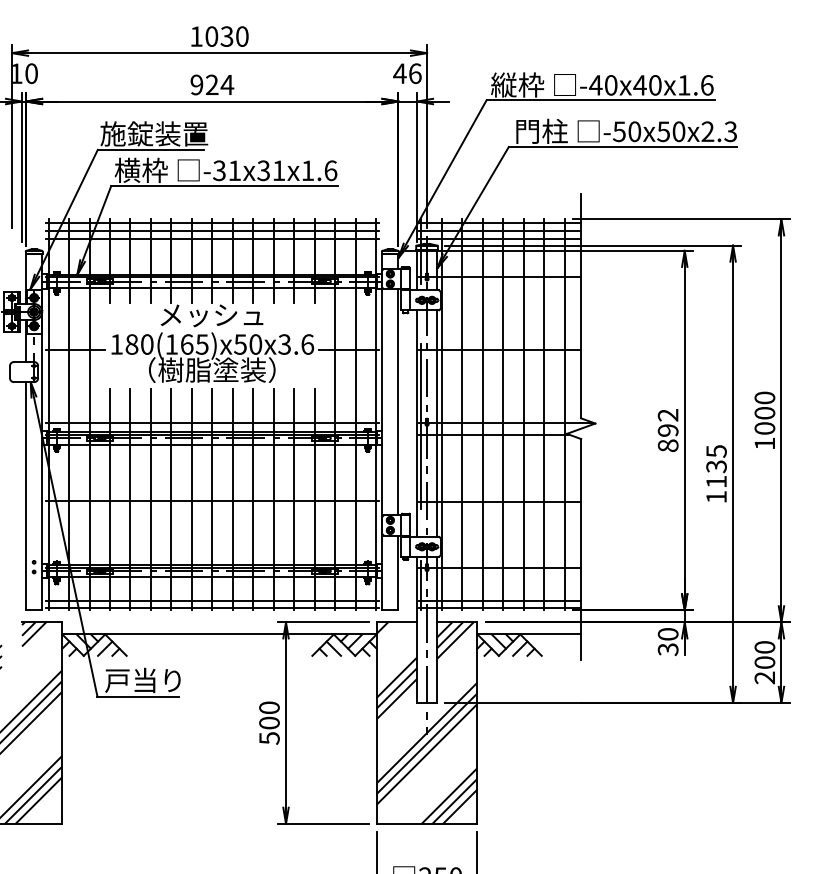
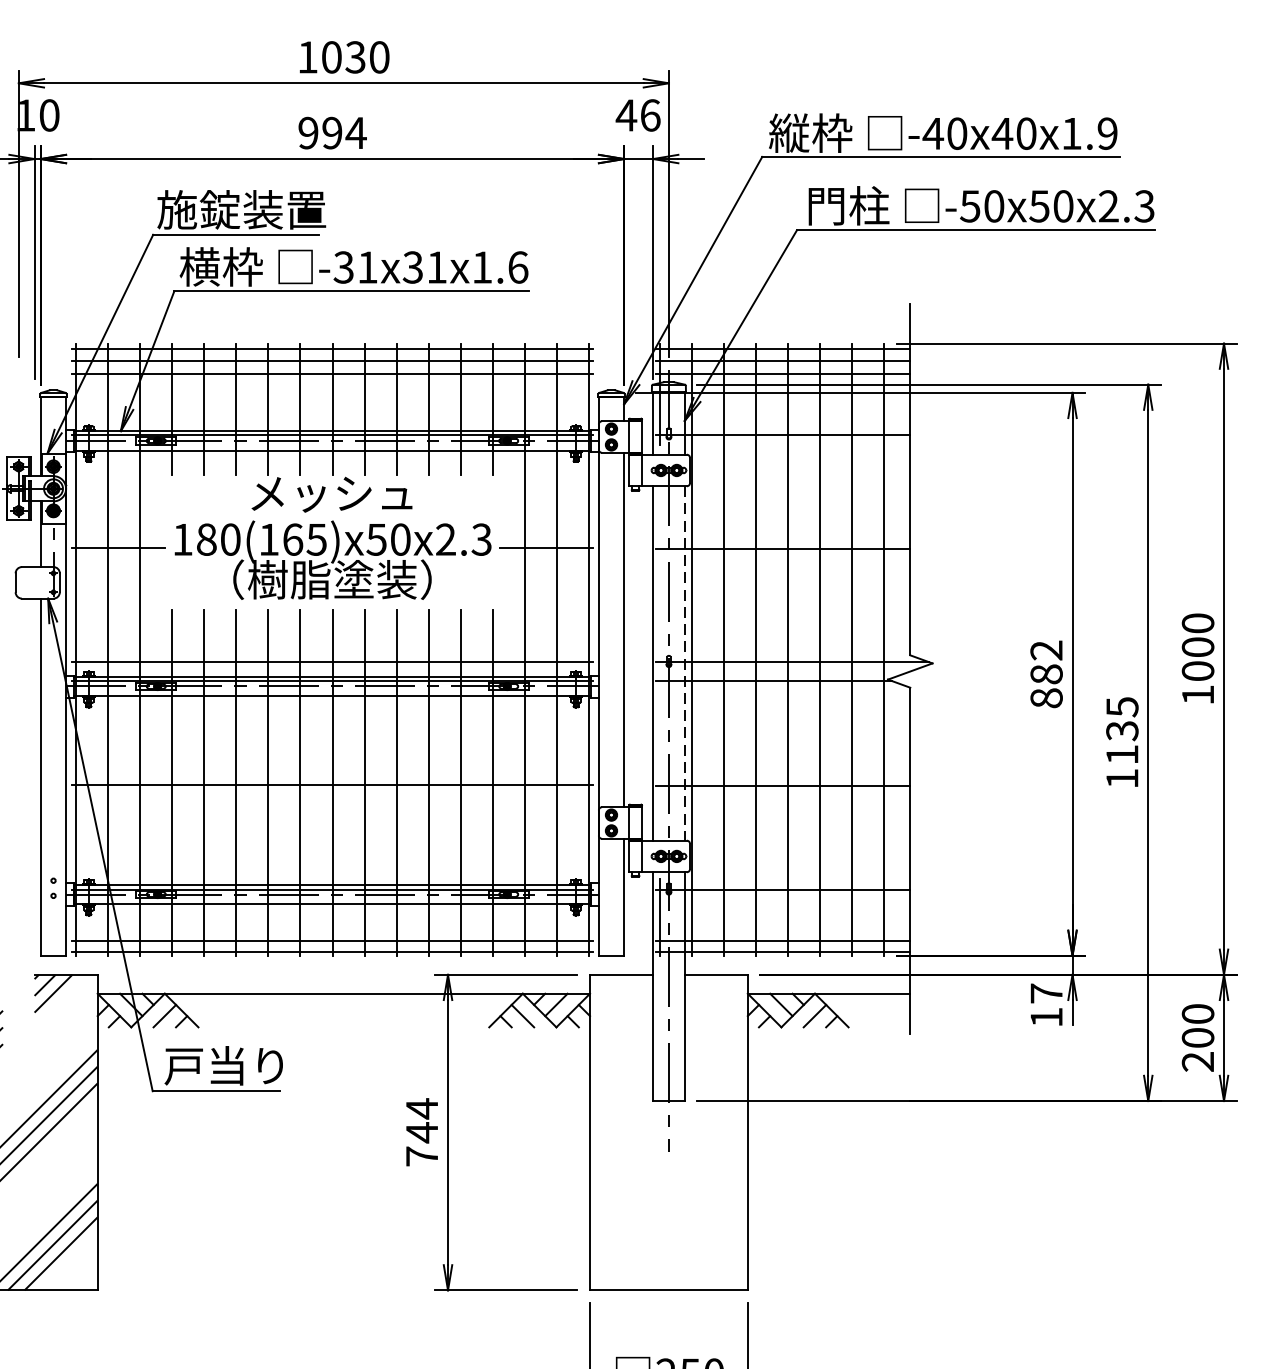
text: (211, 85) -> (331, 133), 924 -> 994
text: (706, 85) -> (1106, 133), -40x40x1.6 -> -40x40x1.9
text: (296, 344) -> (464, 539), 180(165)x50x3.6 -> 180(165)x50x2.3
line: (437, 424) -> (685, 664), solid -> dashed
line: (421, 425) -> (660, 666), removed
text: (667, 430) -> (1045, 674), 892 -> 882
text: (667, 642) -> (1045, 1006), 30 -> 17
text: (269, 722) -> (422, 1131), 500 -> 744
hatch: (426, 722) -> (668, 1131), removed

